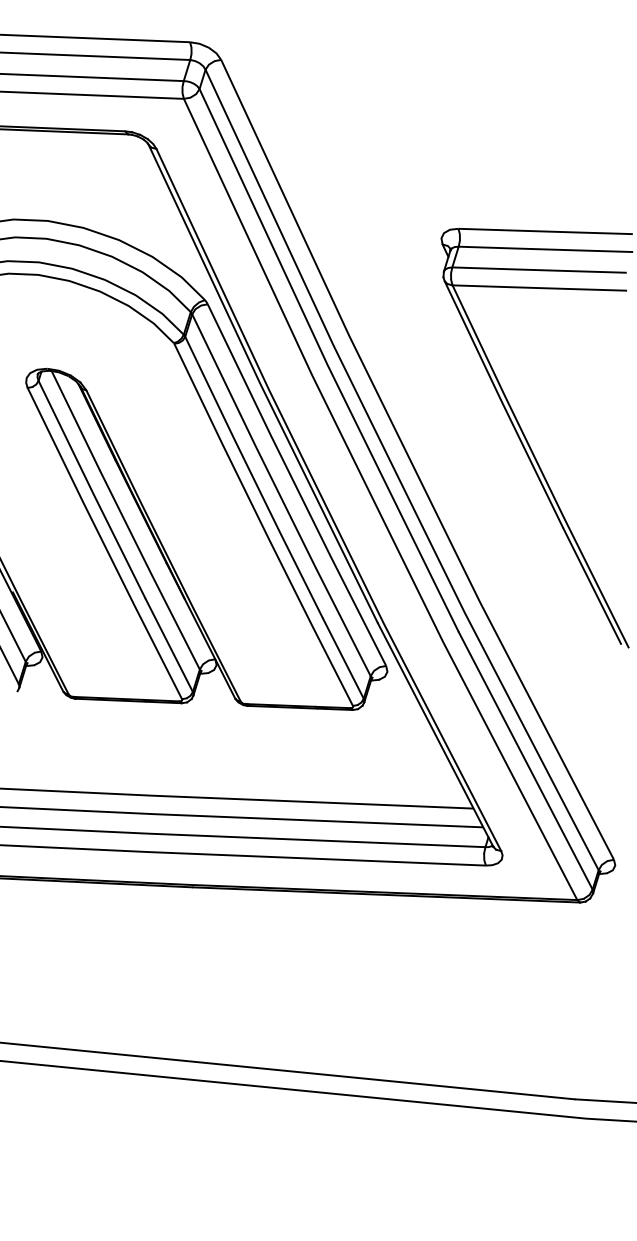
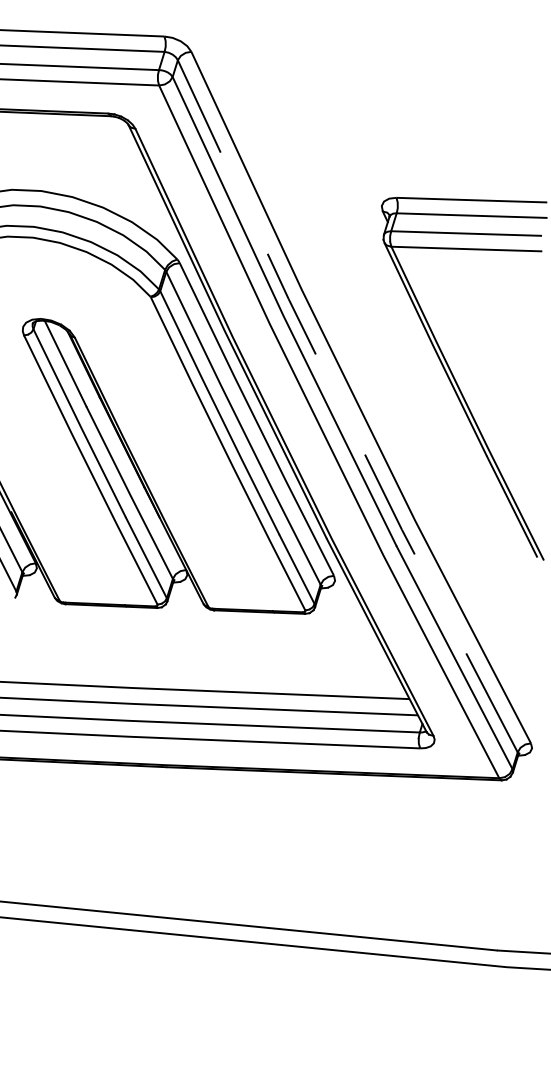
line: (395, 472) -> (342, 408), solid -> dashed

